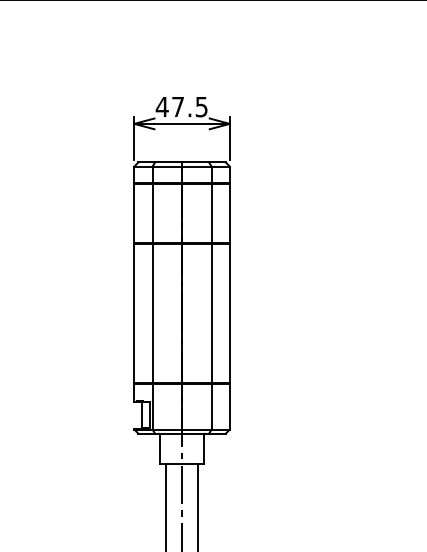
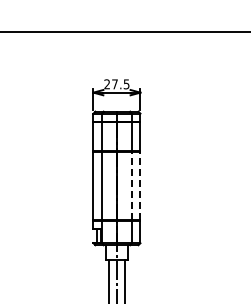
text: (162, 107) -> (107, 84), 47.5 -> 27.5
line: (211, 312) -> (131, 185), solid -> dashed
line: (229, 312) -> (140, 185), solid -> dashed

